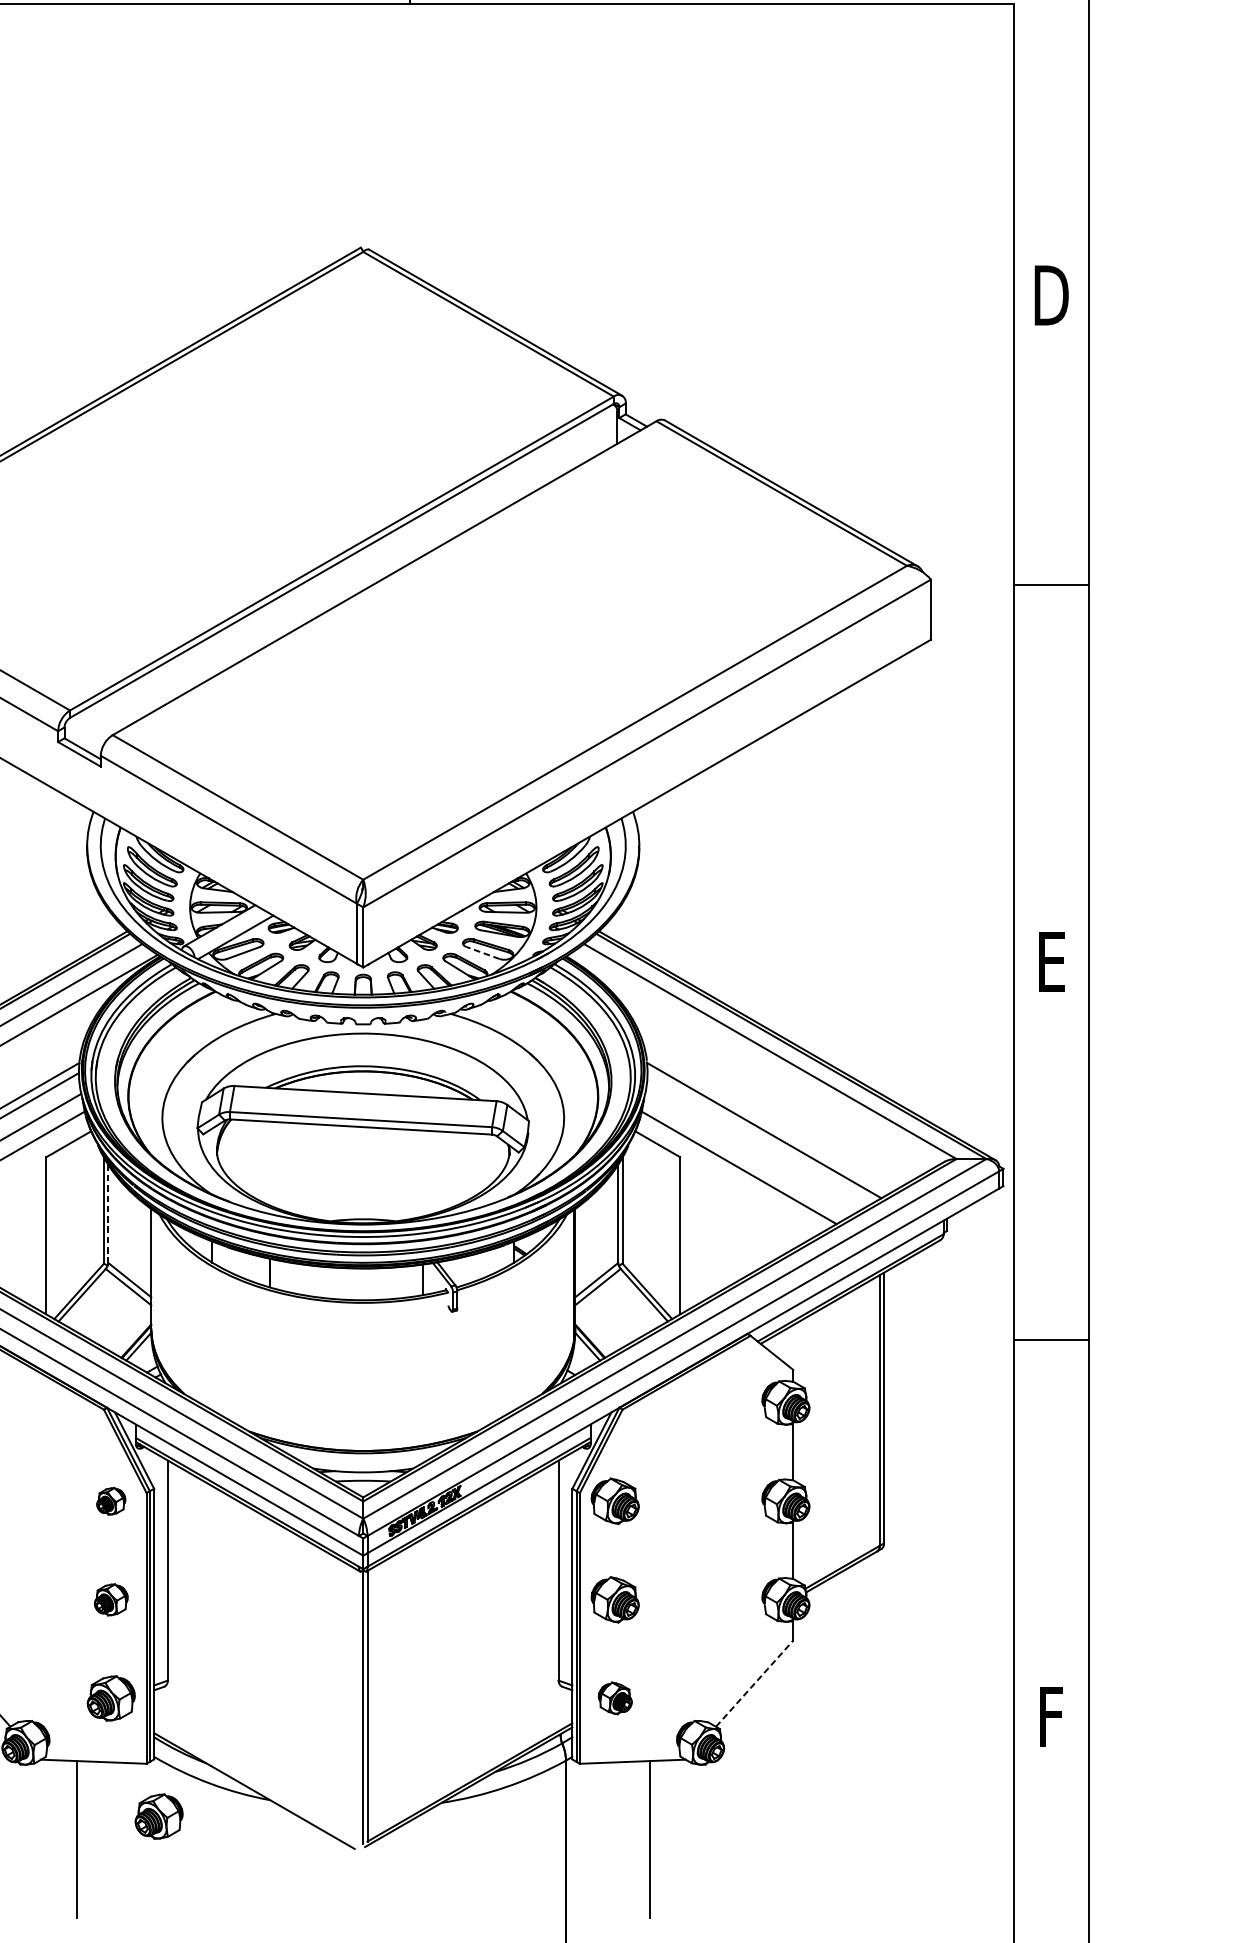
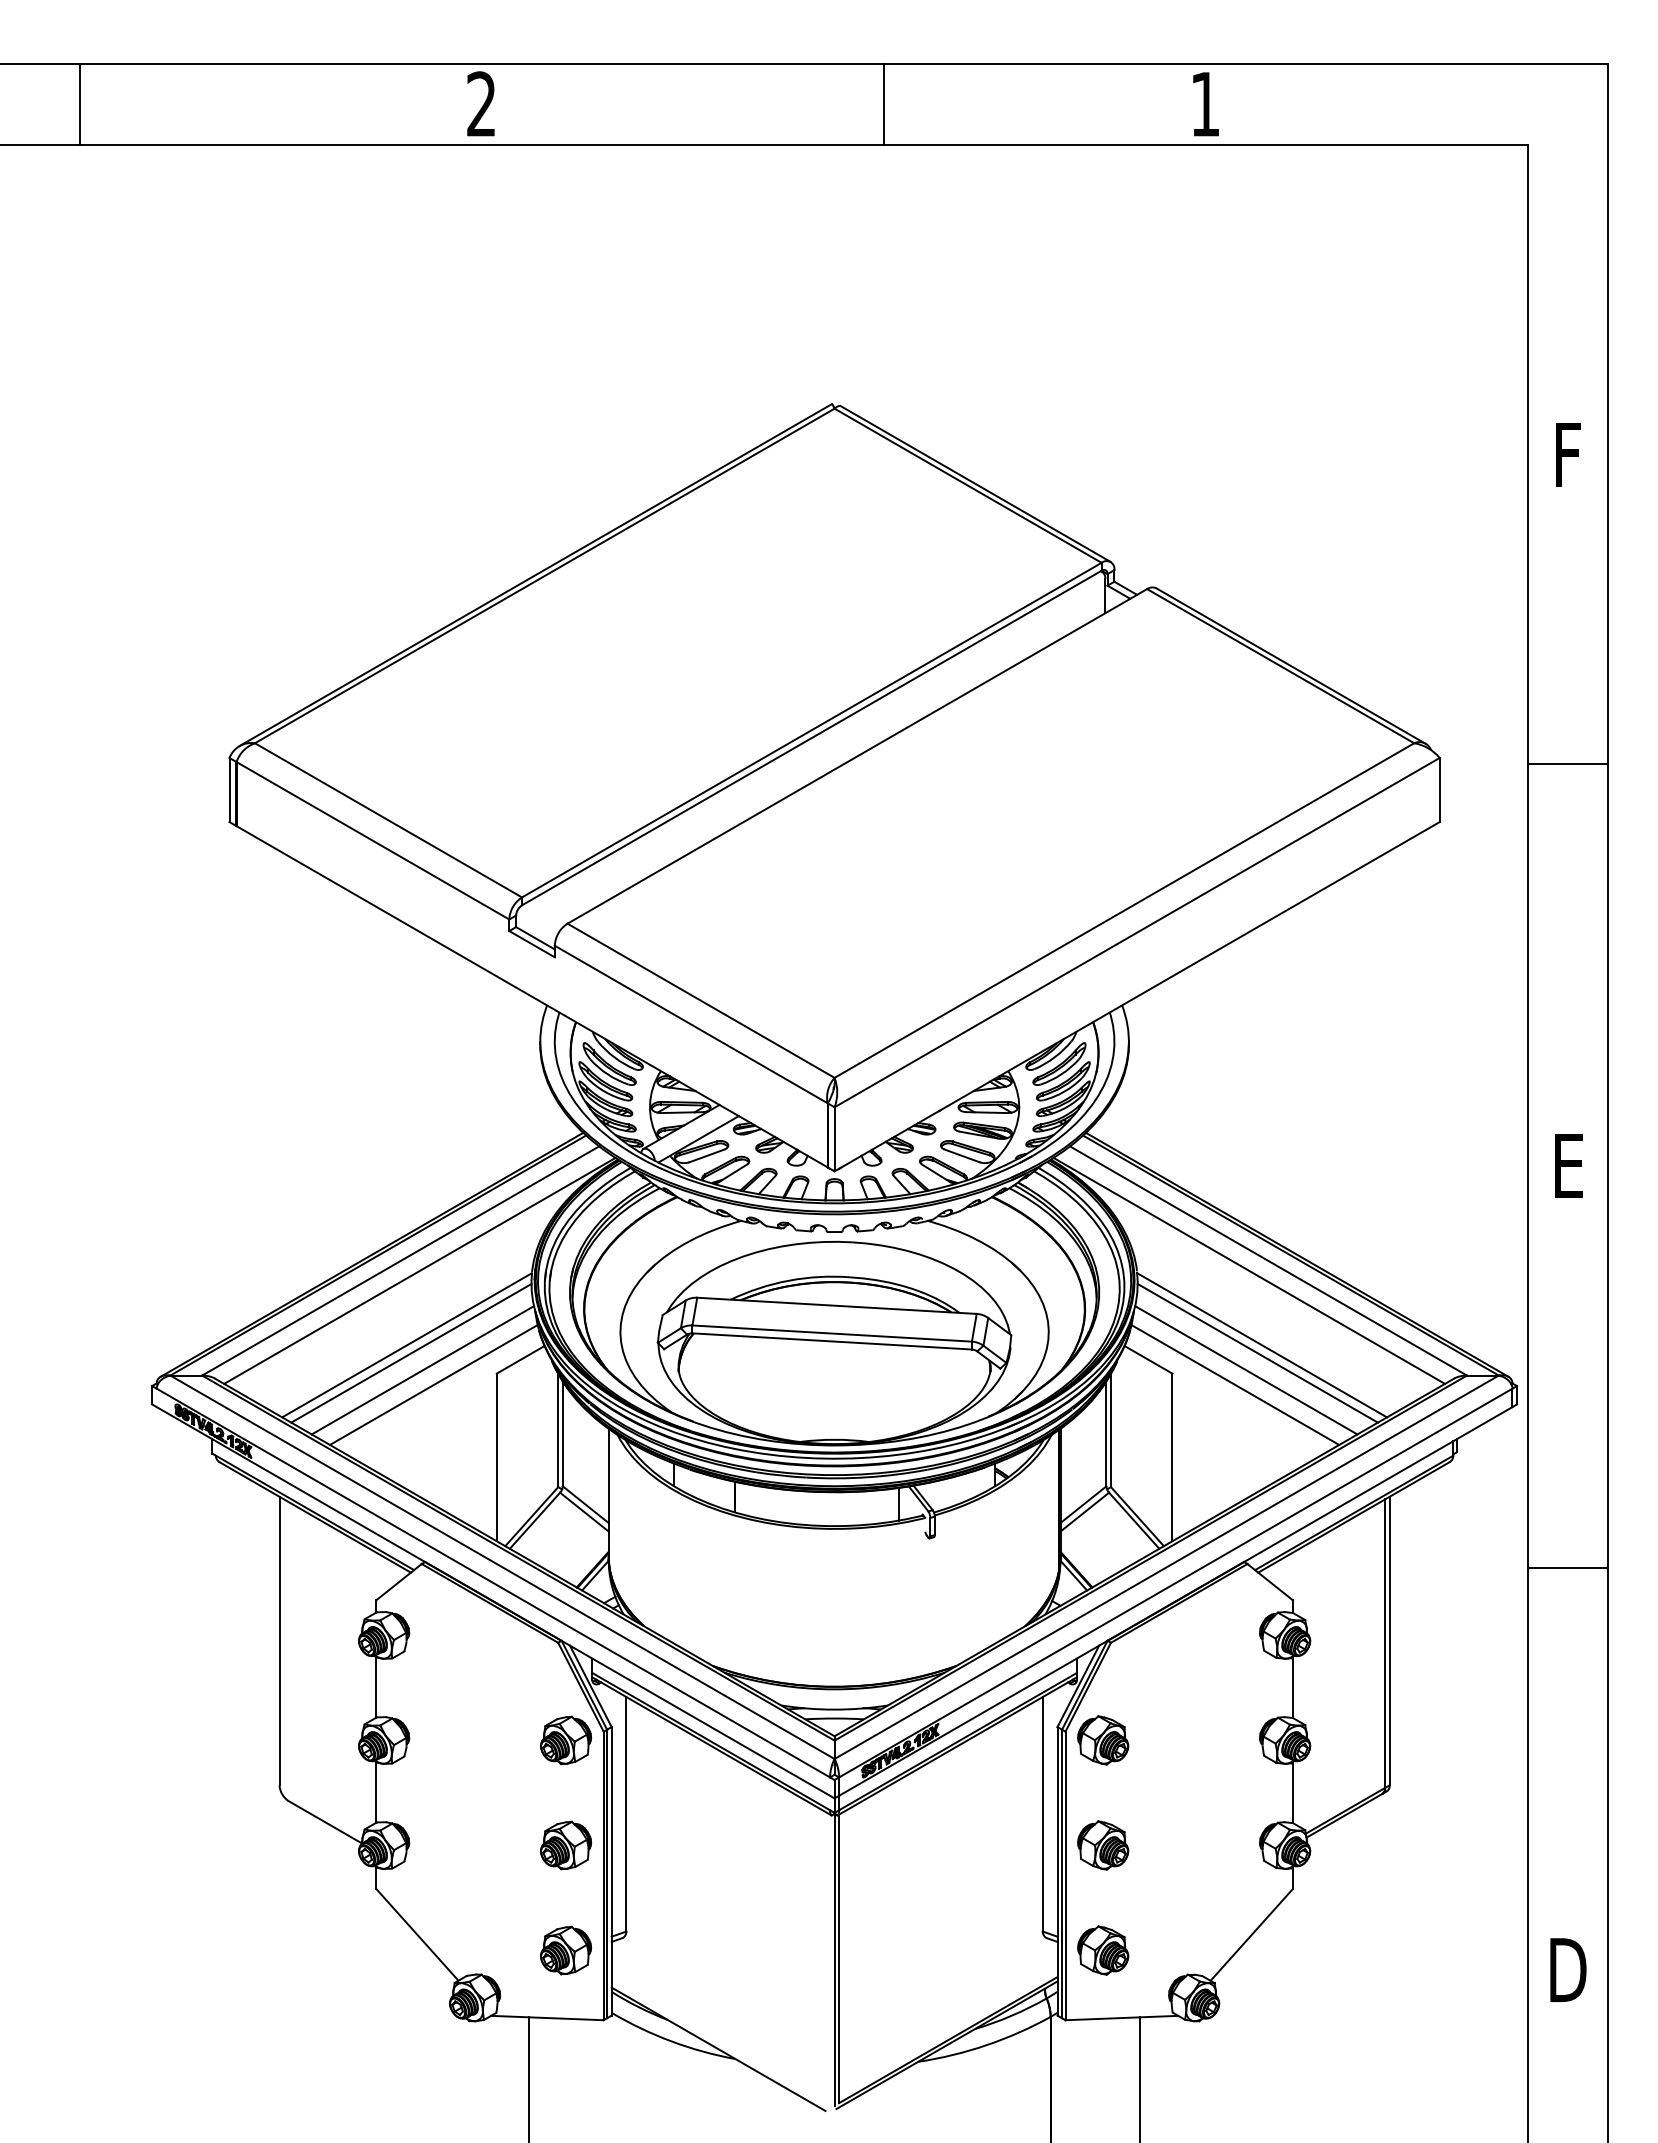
text: (1051, 294) -> (1568, 454), D -> F
line: (483, 952) -> (962, 1155), dashed -> solid
line: (752, 1060) -> (1249, 1270), added
line: (759, 1137) -> (1257, 1352), added
line: (749, 1154) -> (1246, 1370), added
line: (108, 1214) -> (562, 1434), dashed -> solid
part: (110, 1501) -> (565, 1740), size x1.67
part: (110, 1599) -> (565, 1845), size x1.43
line: (754, 1683) -> (1251, 1934), dashed -> solid
part: (615, 1698) -> (1103, 1950), size x1.43
text: (1051, 1716) -> (1568, 1969), F -> D
part: (159, 1816) -> (617, 2076), removed

